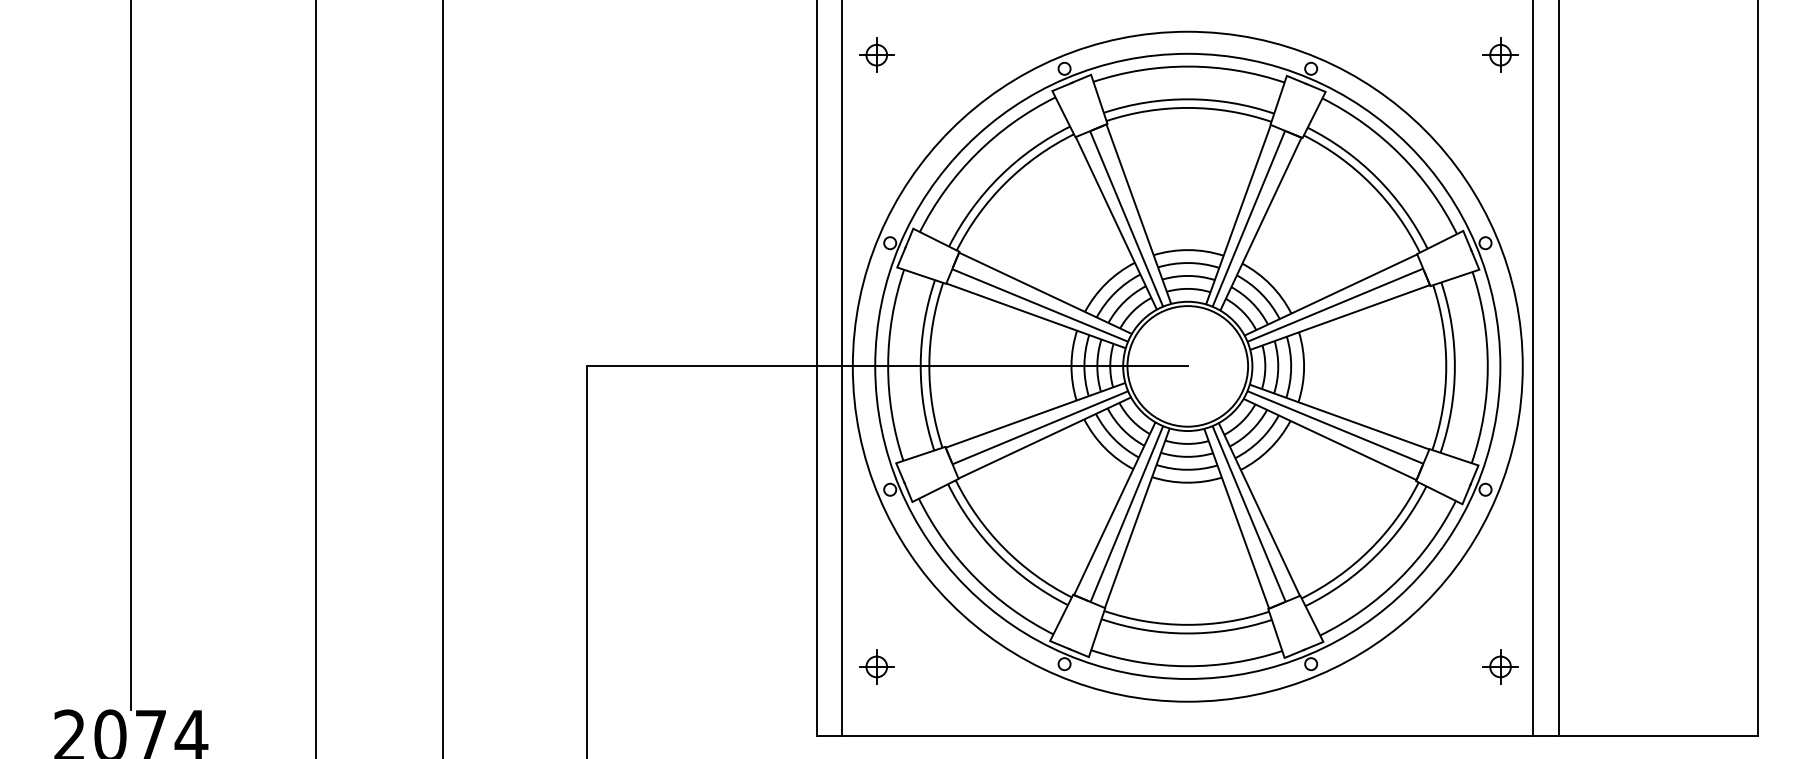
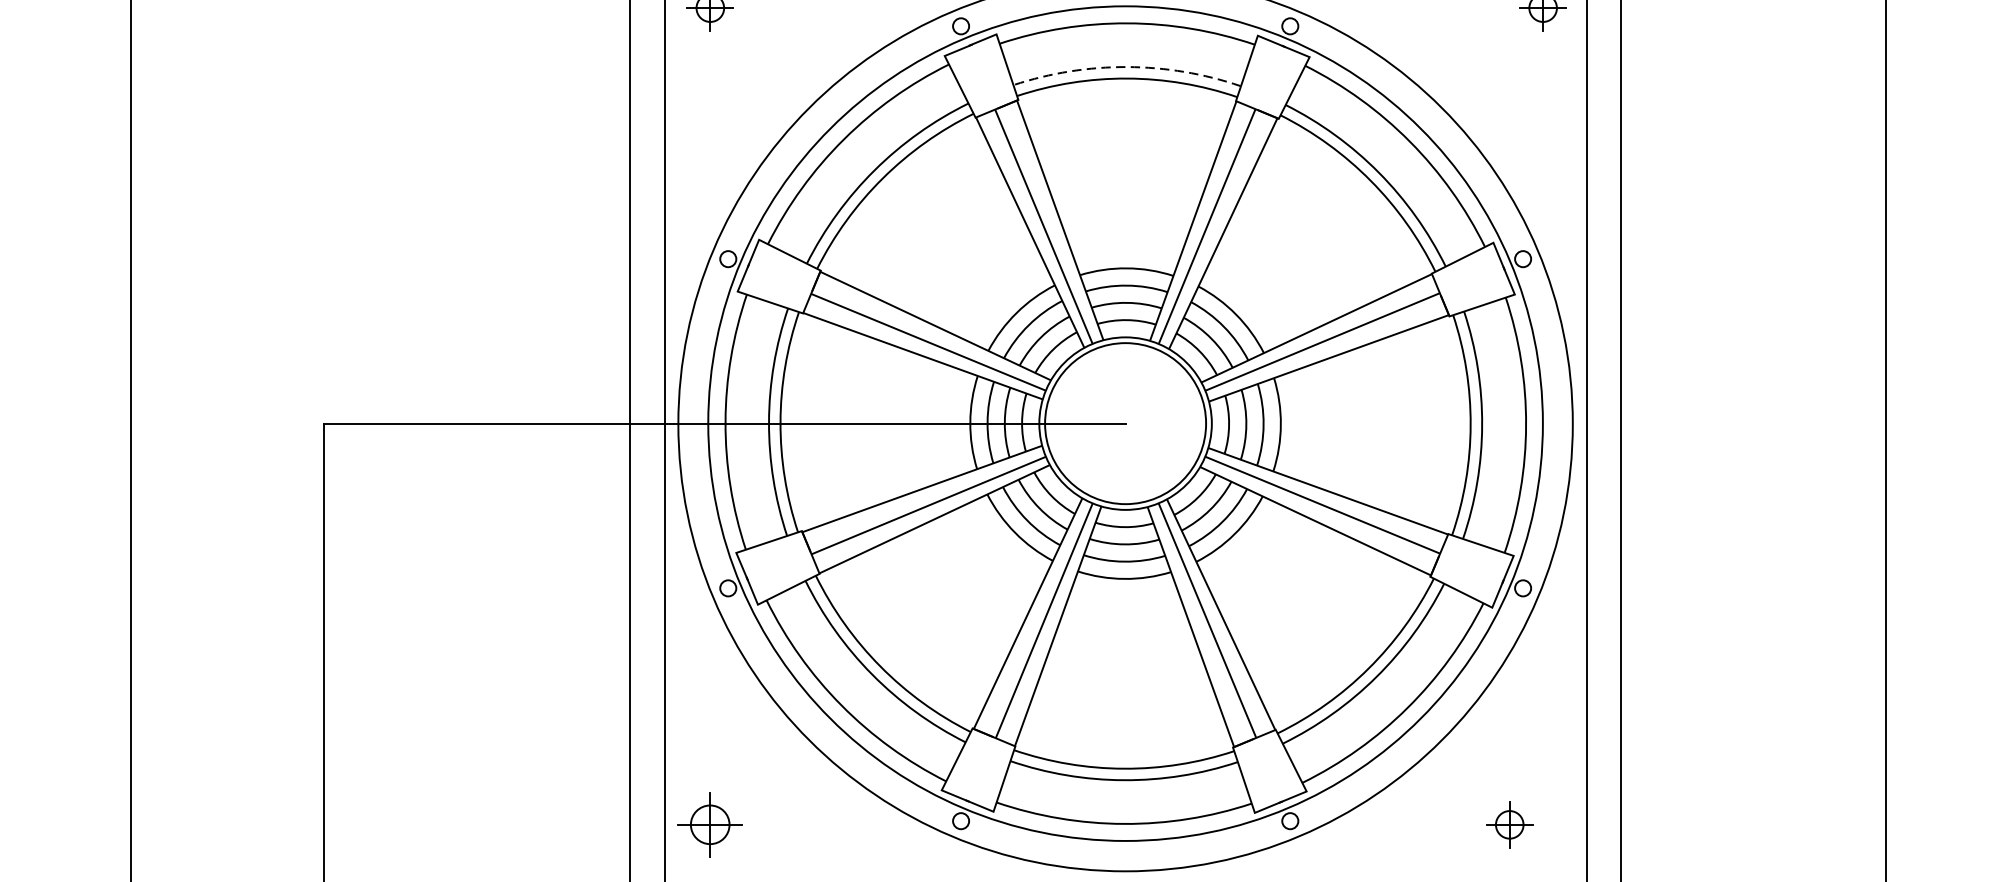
arc: (1189, 99) -> (1127, 67), solid -> dashed
part: (876, 666) -> (709, 824), size x1.4
part: (1500, 666) -> (1509, 824), moved

